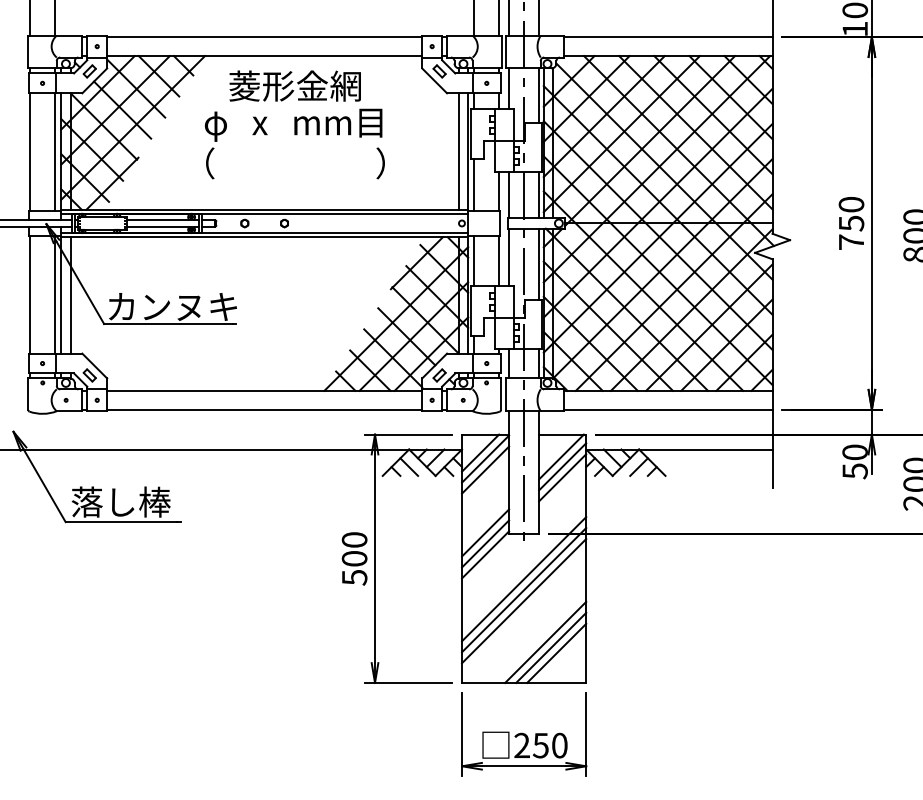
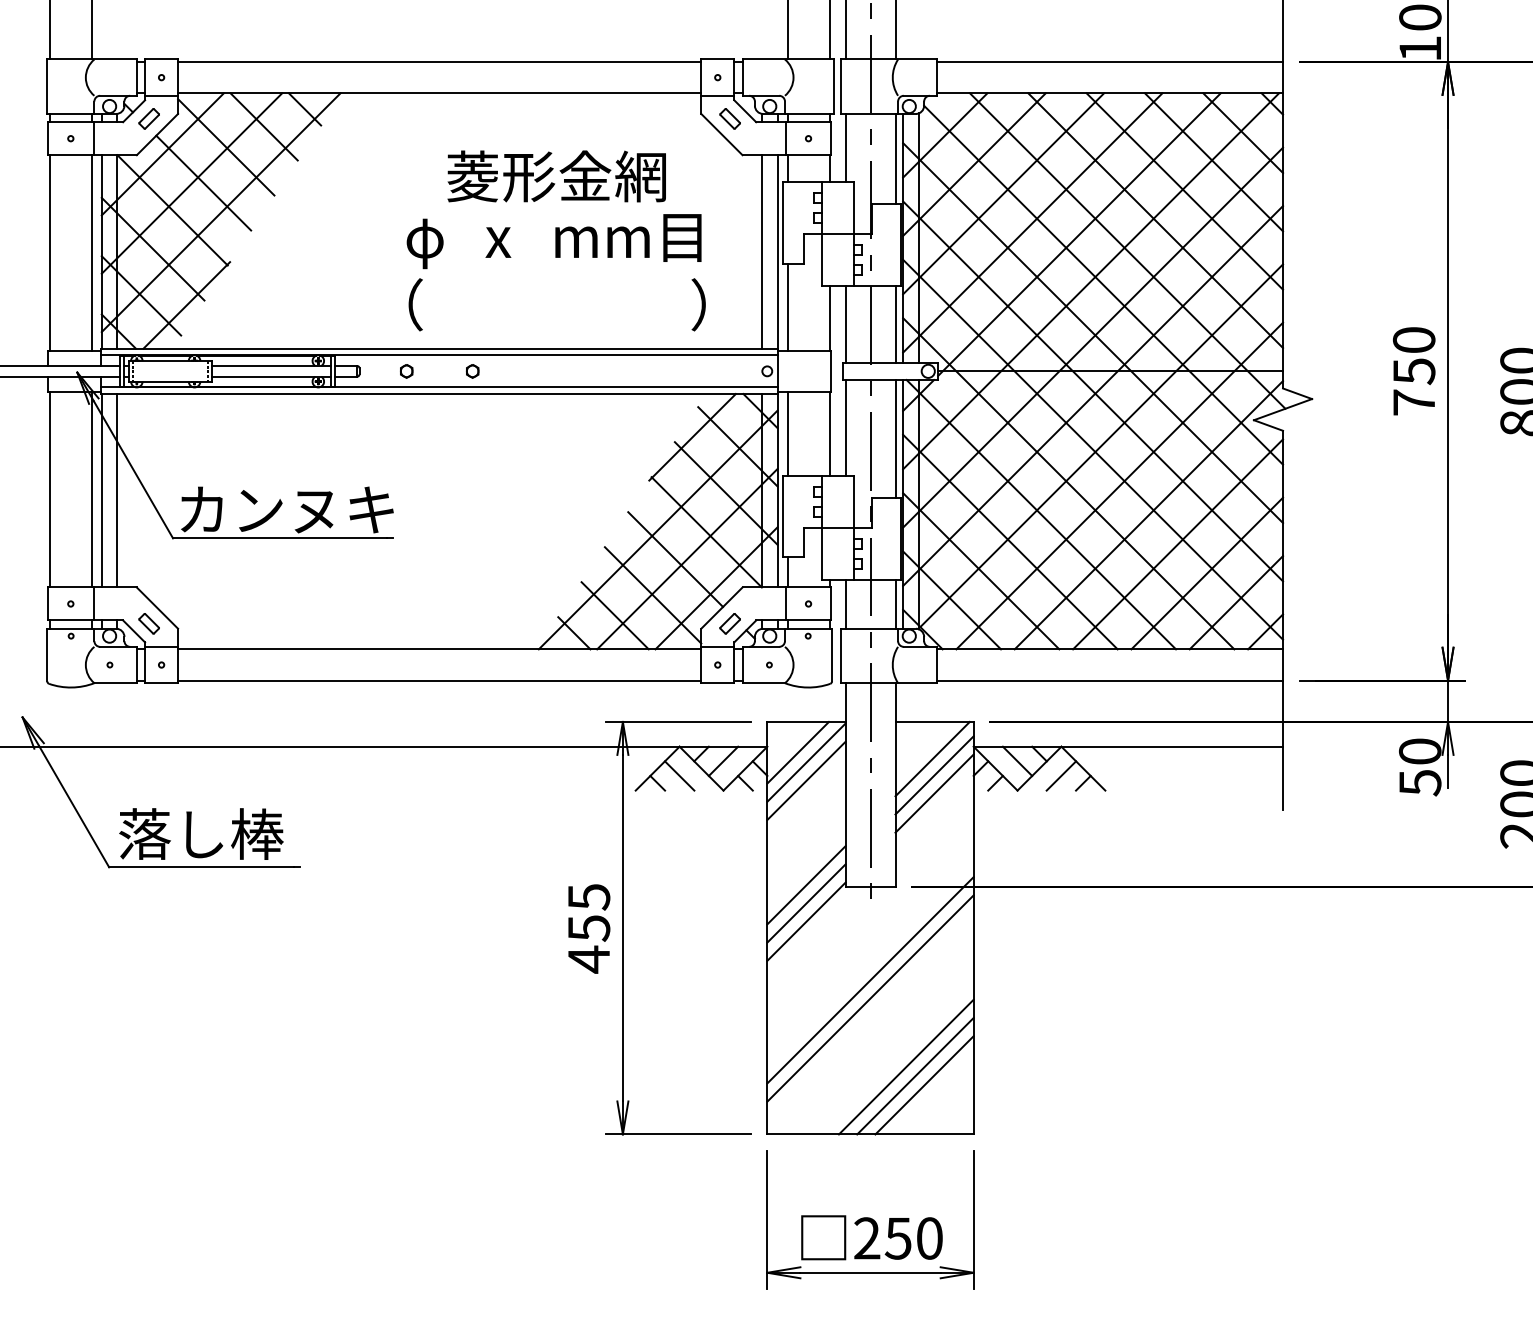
text: (294, 124) -> (555, 240), moved
text: (354, 559) -> (588, 929), 500 -> 455
line: (524, 579) -> (871, 962), removed

